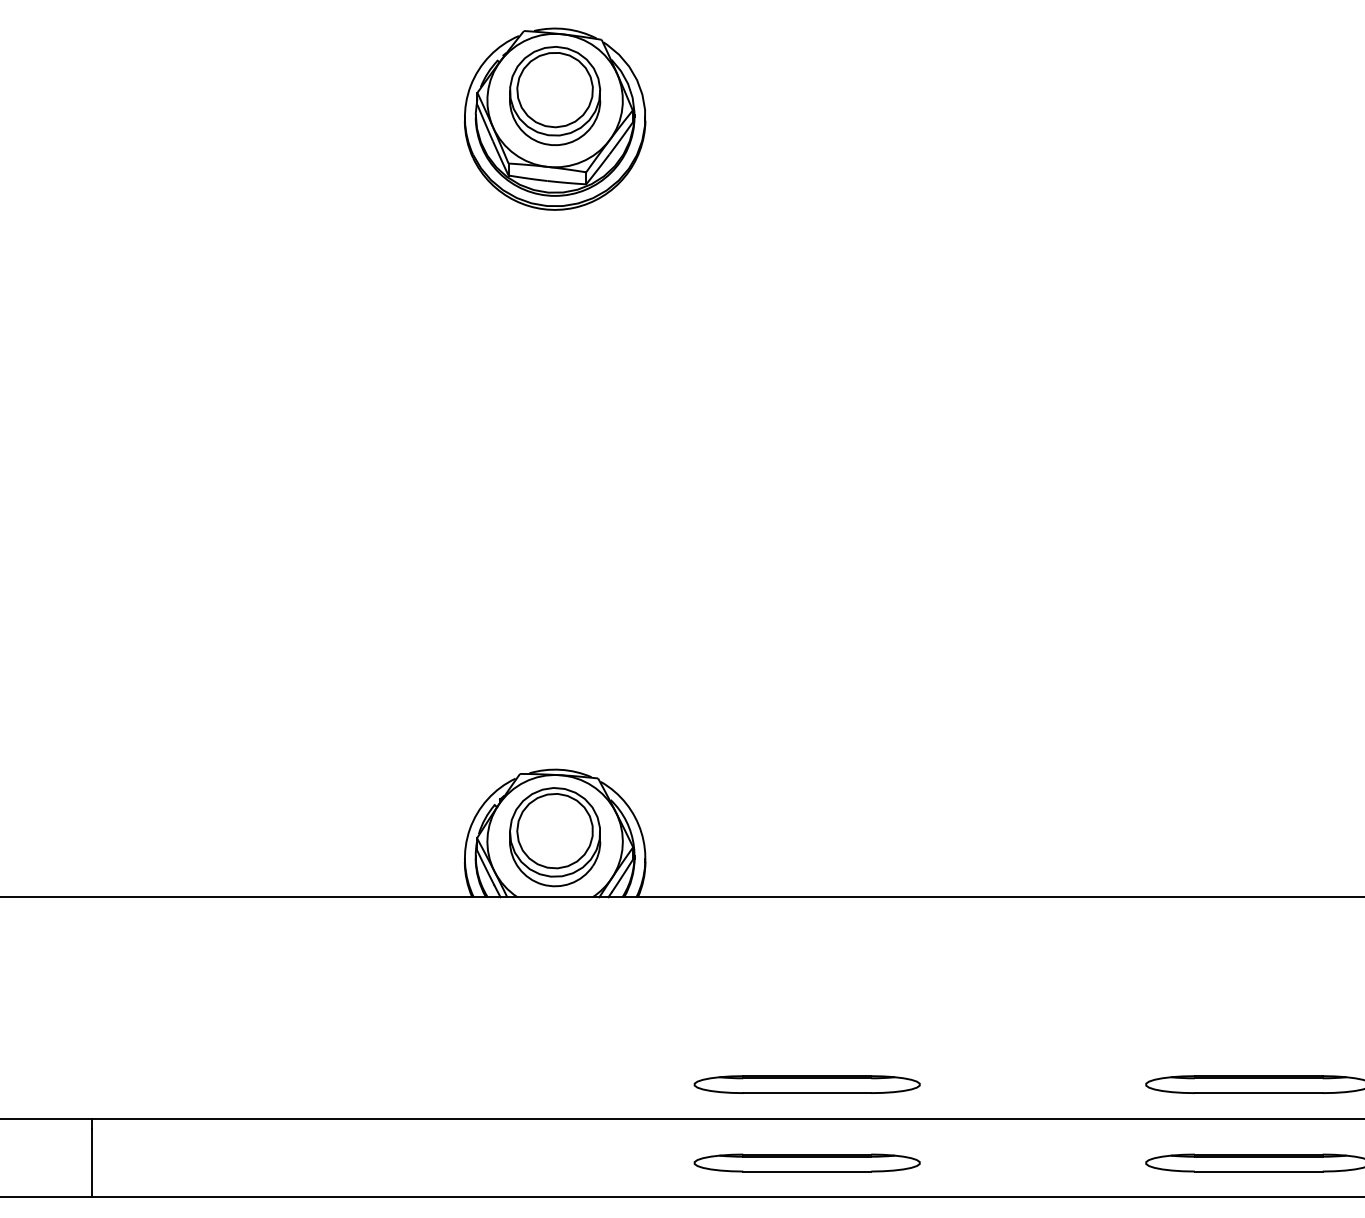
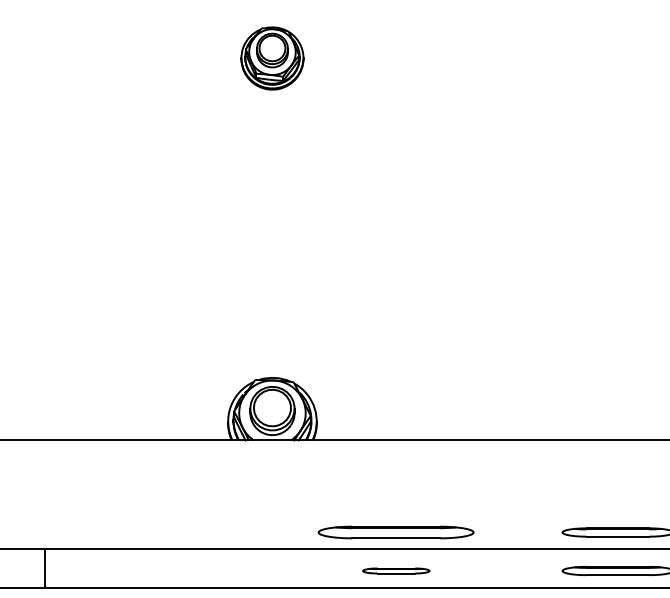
part: (555, 119) -> (272, 58), size x0.7
part: (807, 1084) -> (396, 532), size x1.4
part: (807, 1162) -> (396, 570), size x0.6

